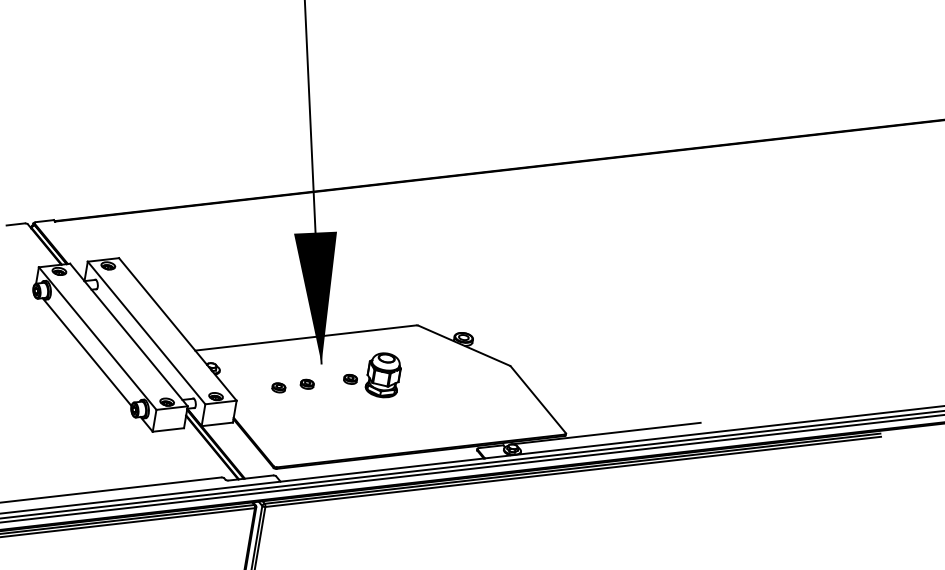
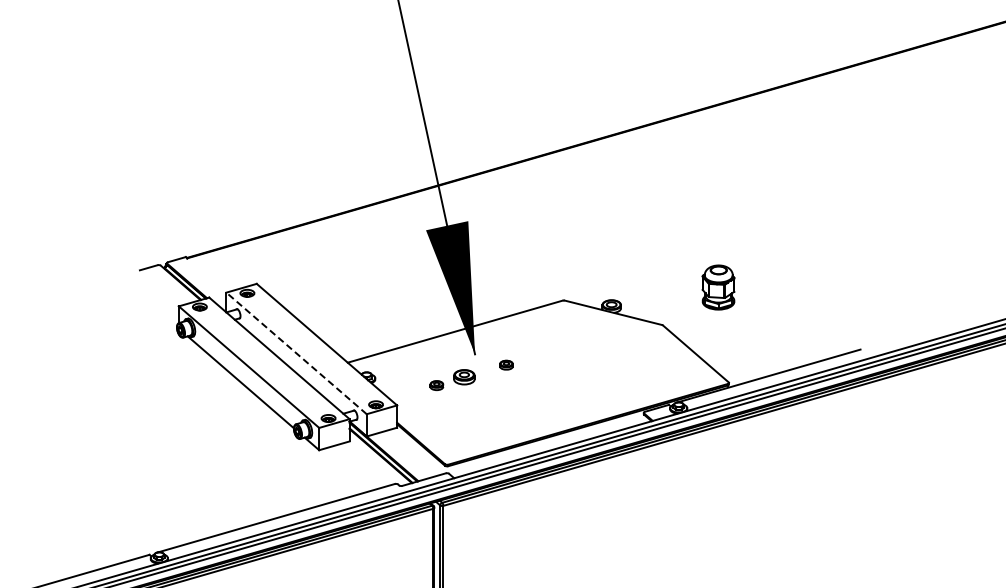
line: (146, 333) -> (296, 353), solid -> dashed
part: (383, 375) -> (718, 287), moved
part: (307, 384) -> (464, 377), size x1.6

